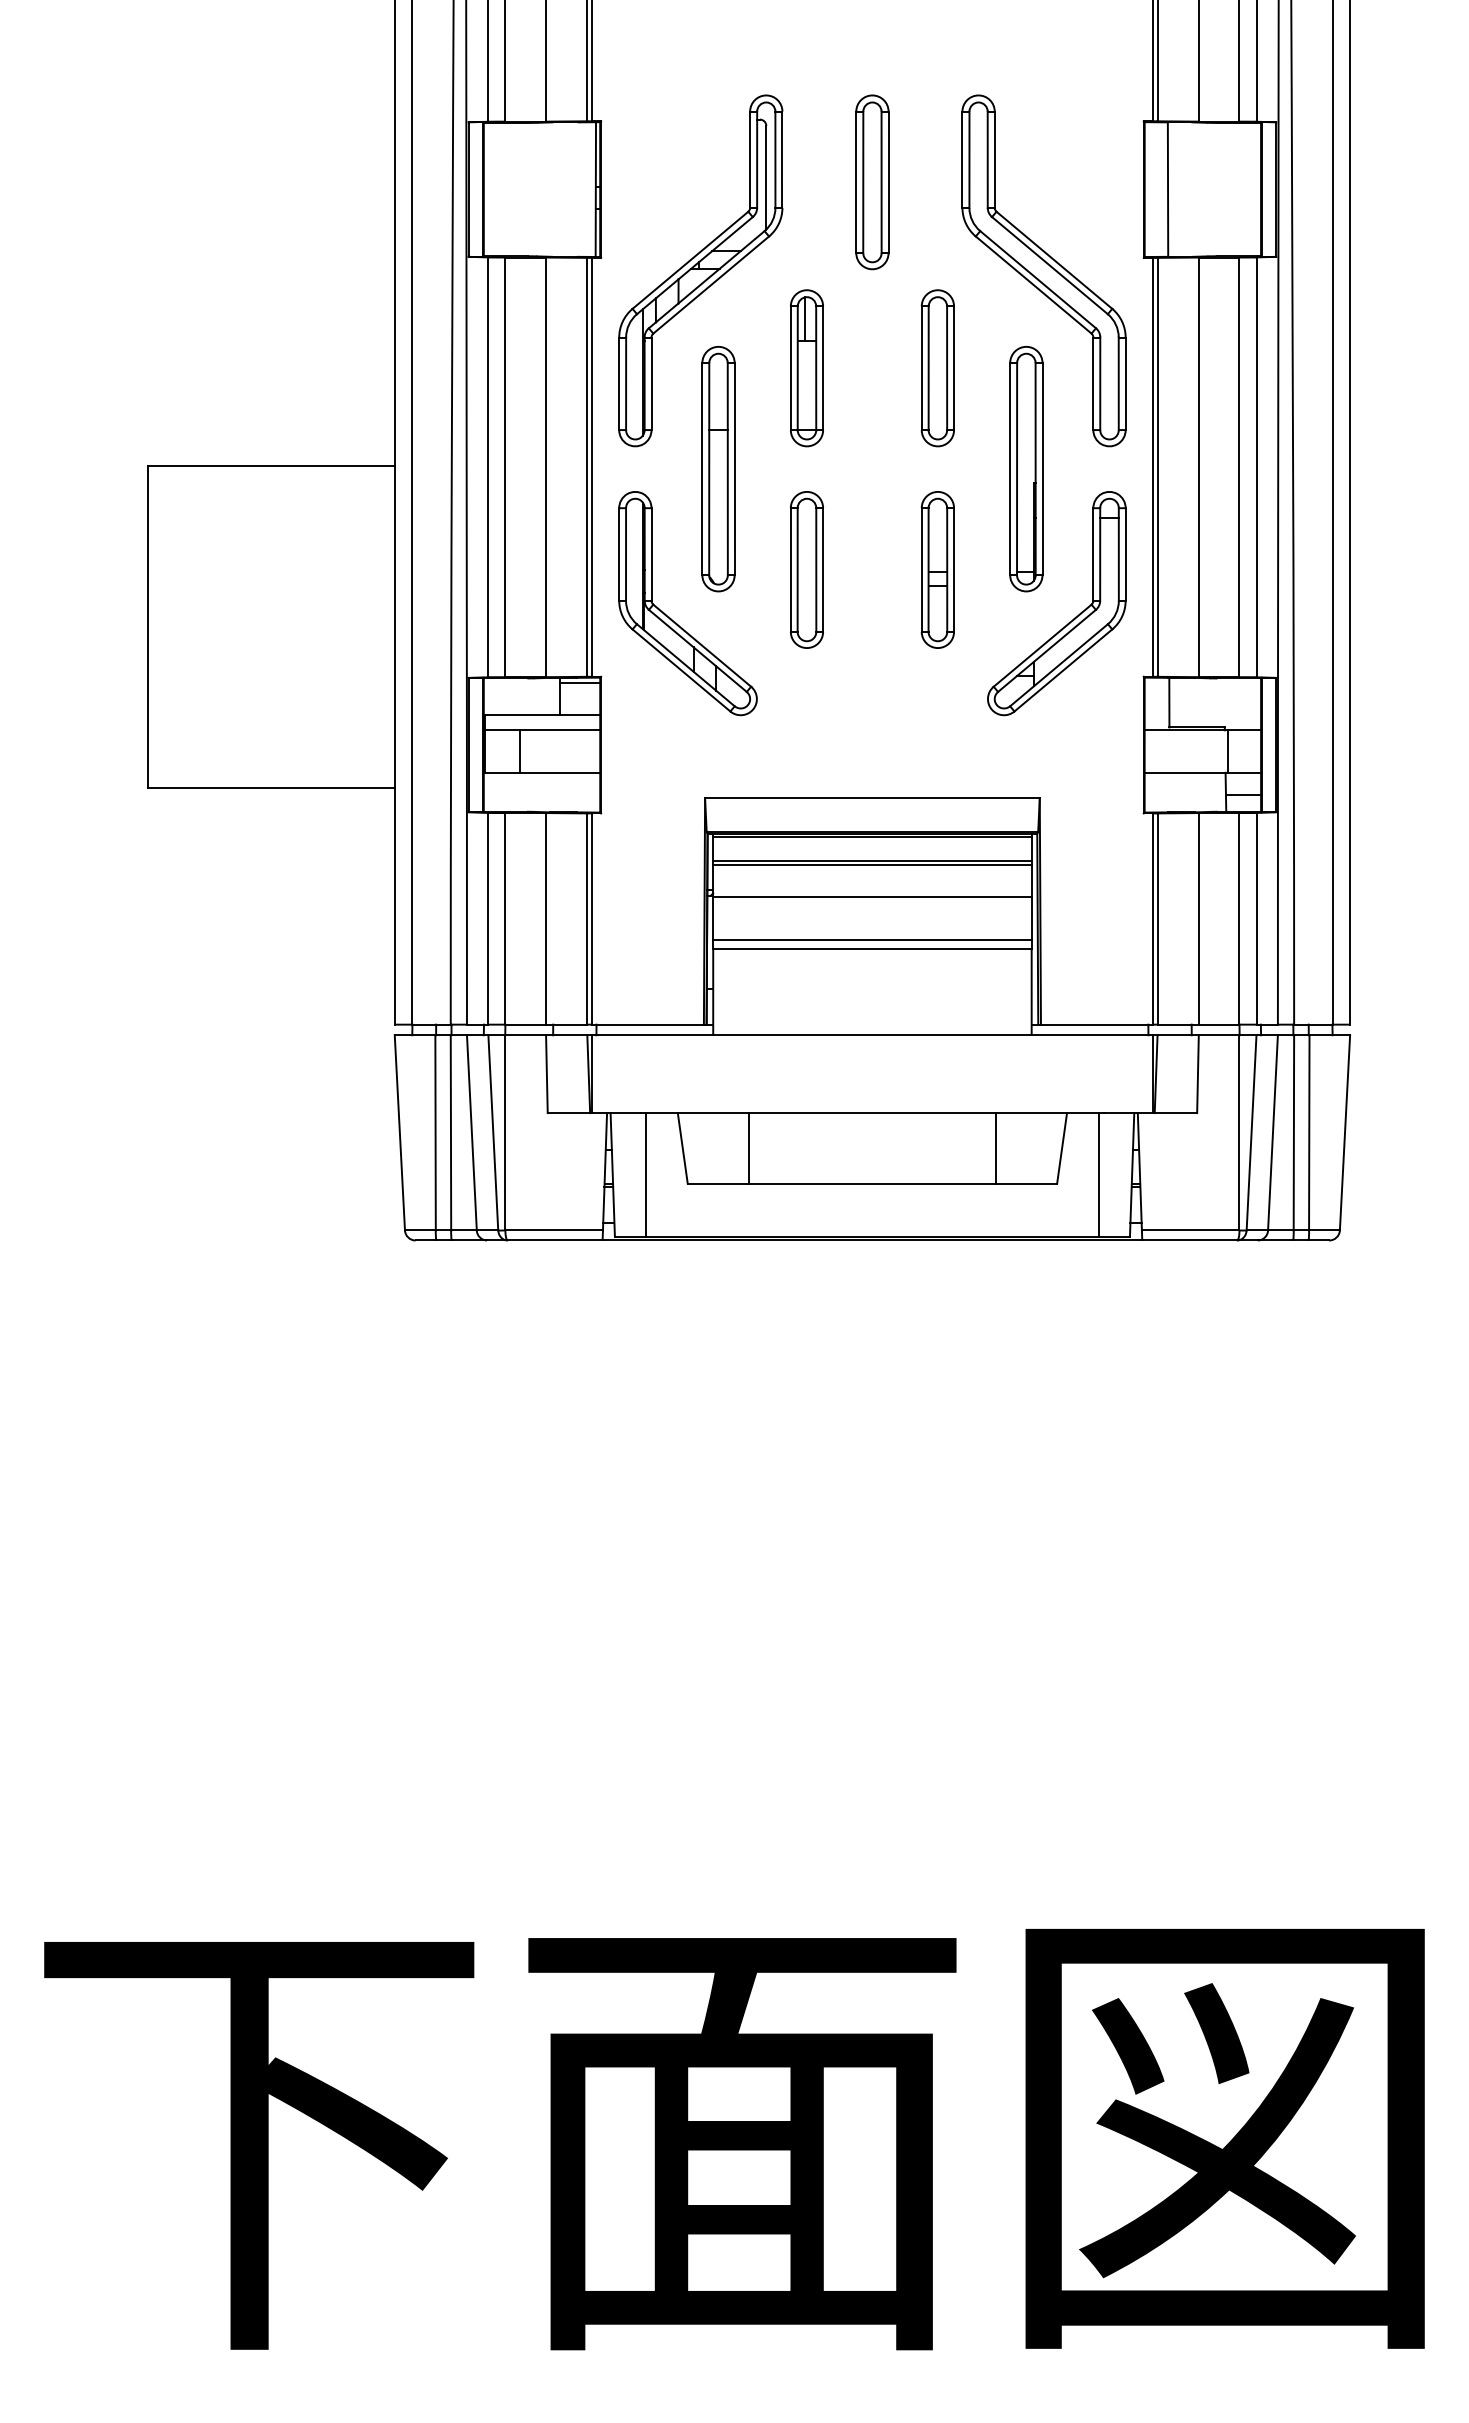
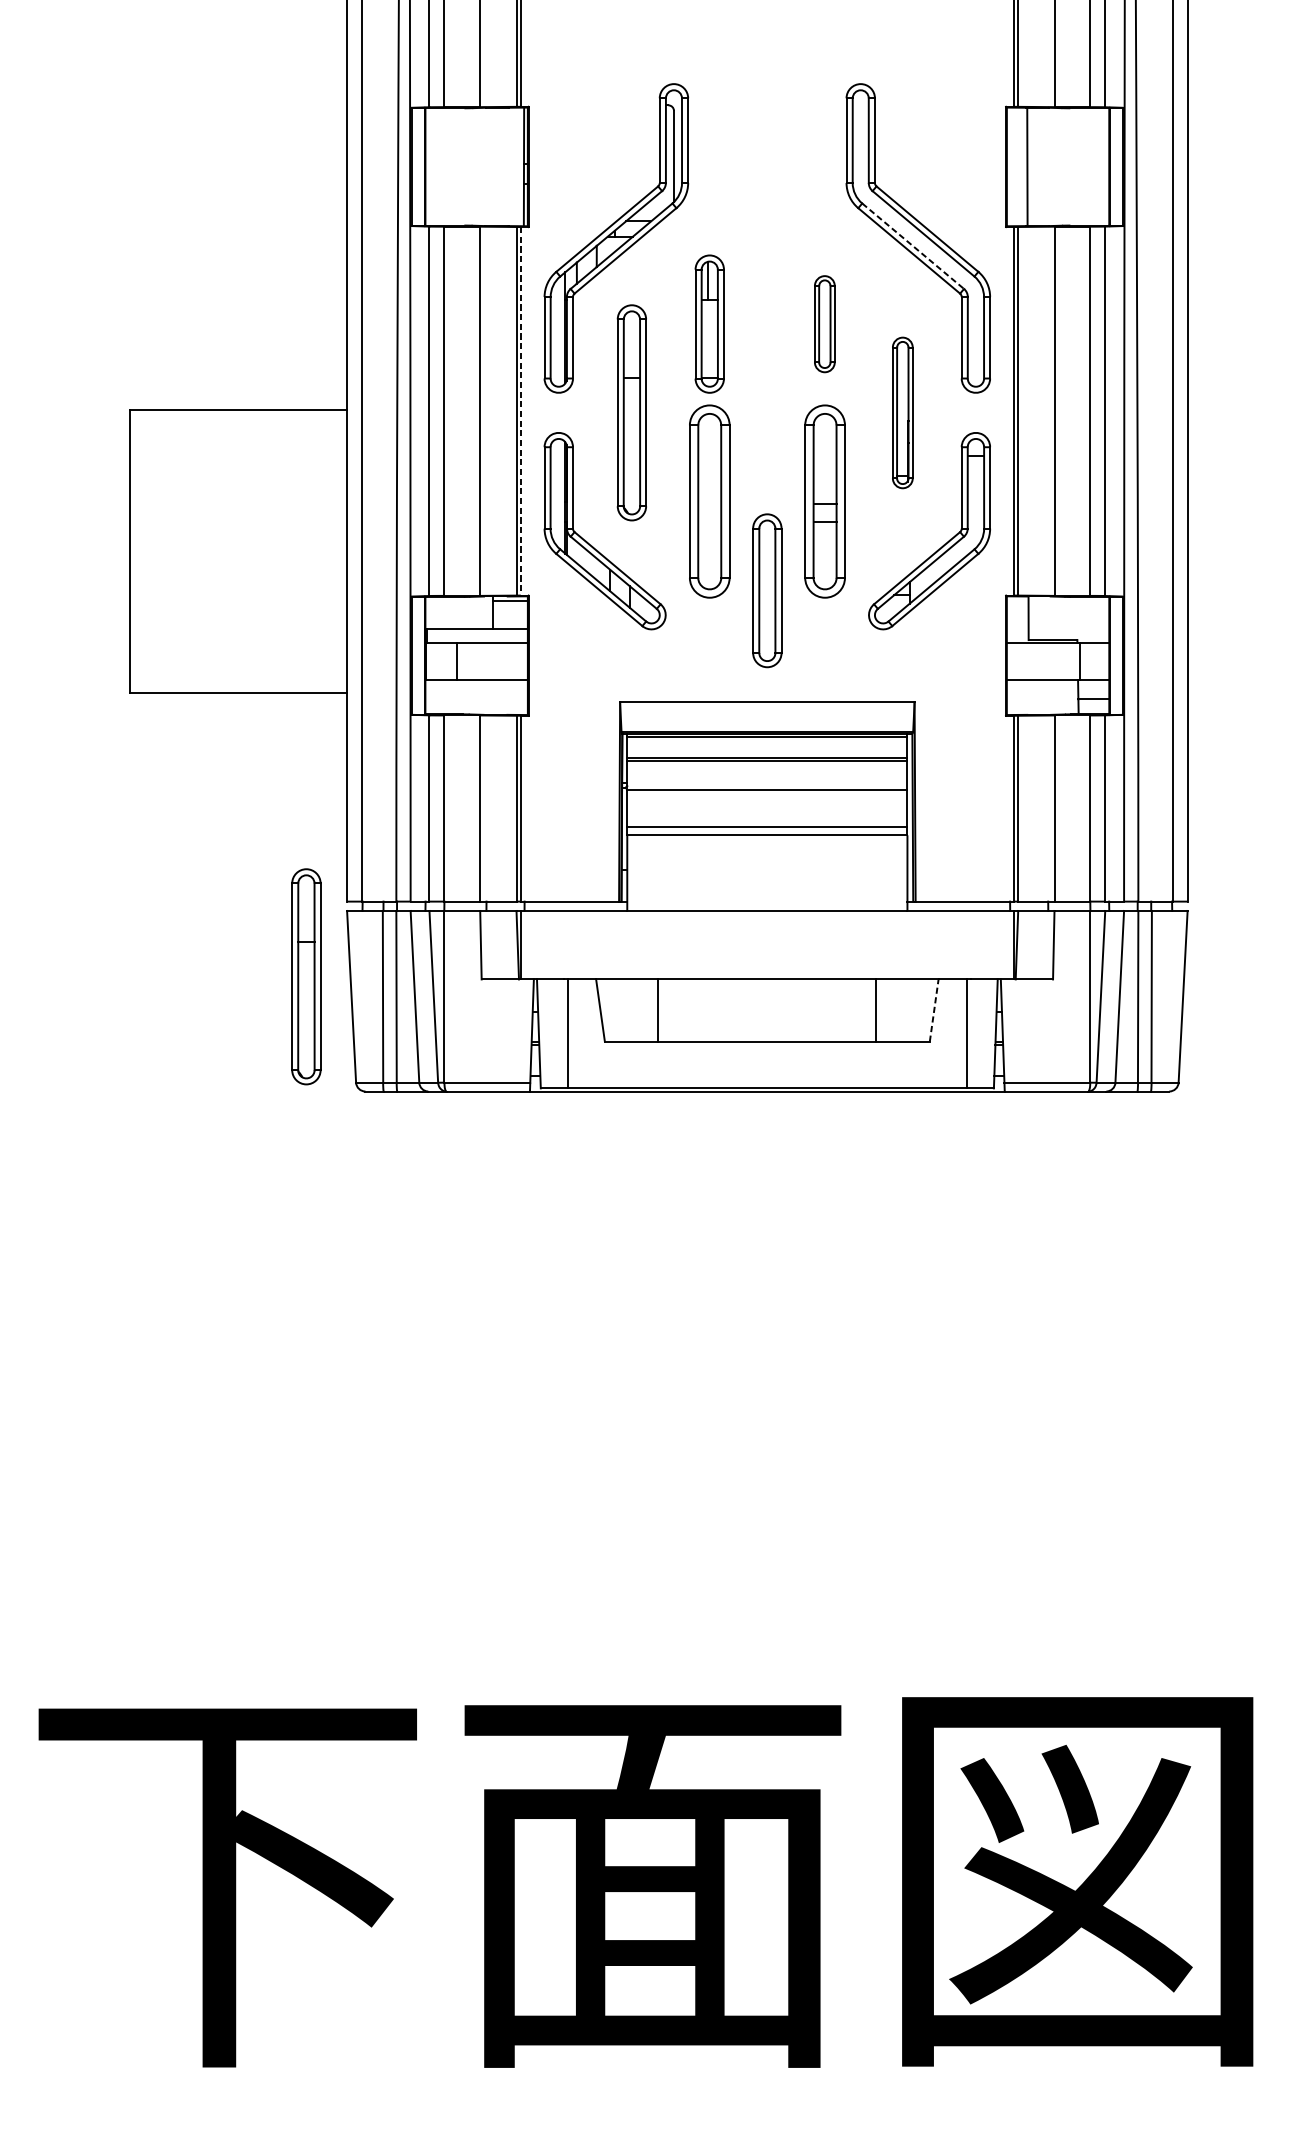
part: (872, 182) -> (767, 590), moved
line: (1038, 279) -> (913, 246), solid -> dashed
part: (937, 368) -> (824, 324), size x0.7
line: (592, 467) -> (521, 411), solid -> dashed
part: (1026, 469) -> (902, 413), size x0.7
part: (806, 569) -> (709, 501), size x1.4
part: (937, 569) -> (824, 501), size x1.4
part: (348, 1110) -> (306, 977), added
line: (1062, 1148) -> (934, 1010), solid -> dashed

